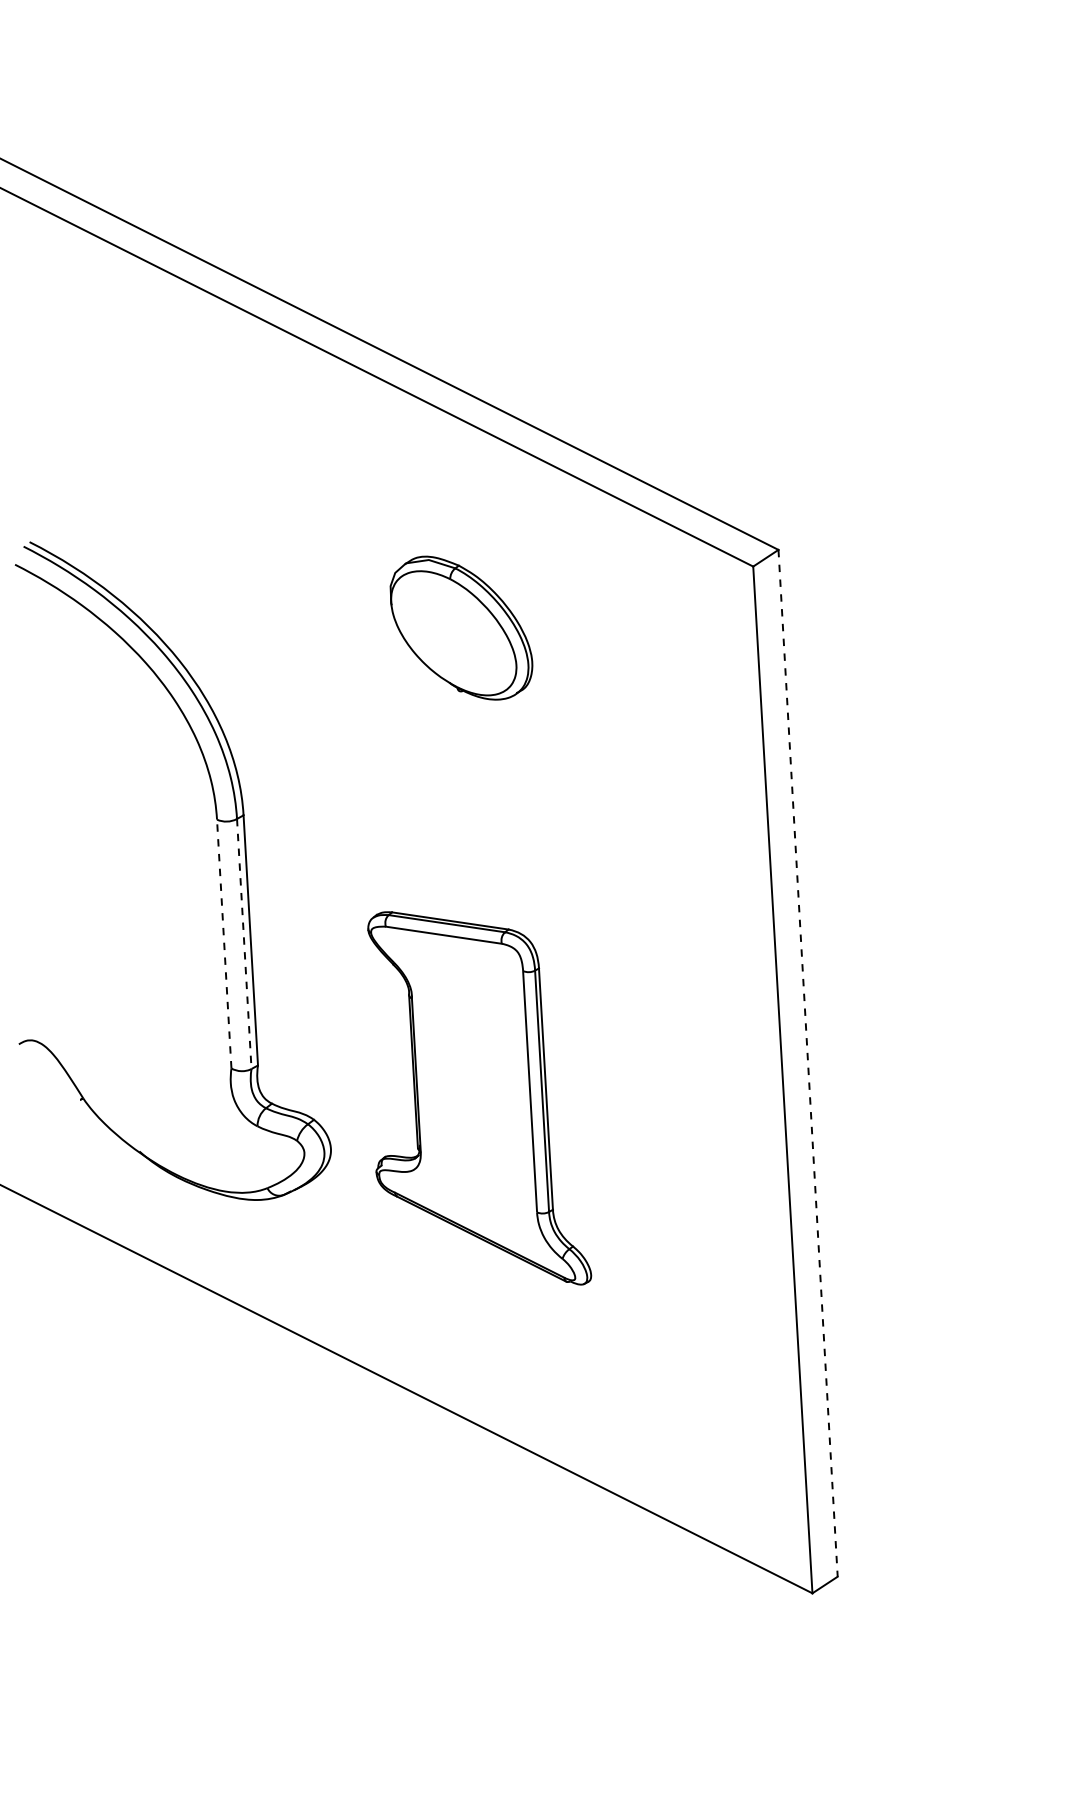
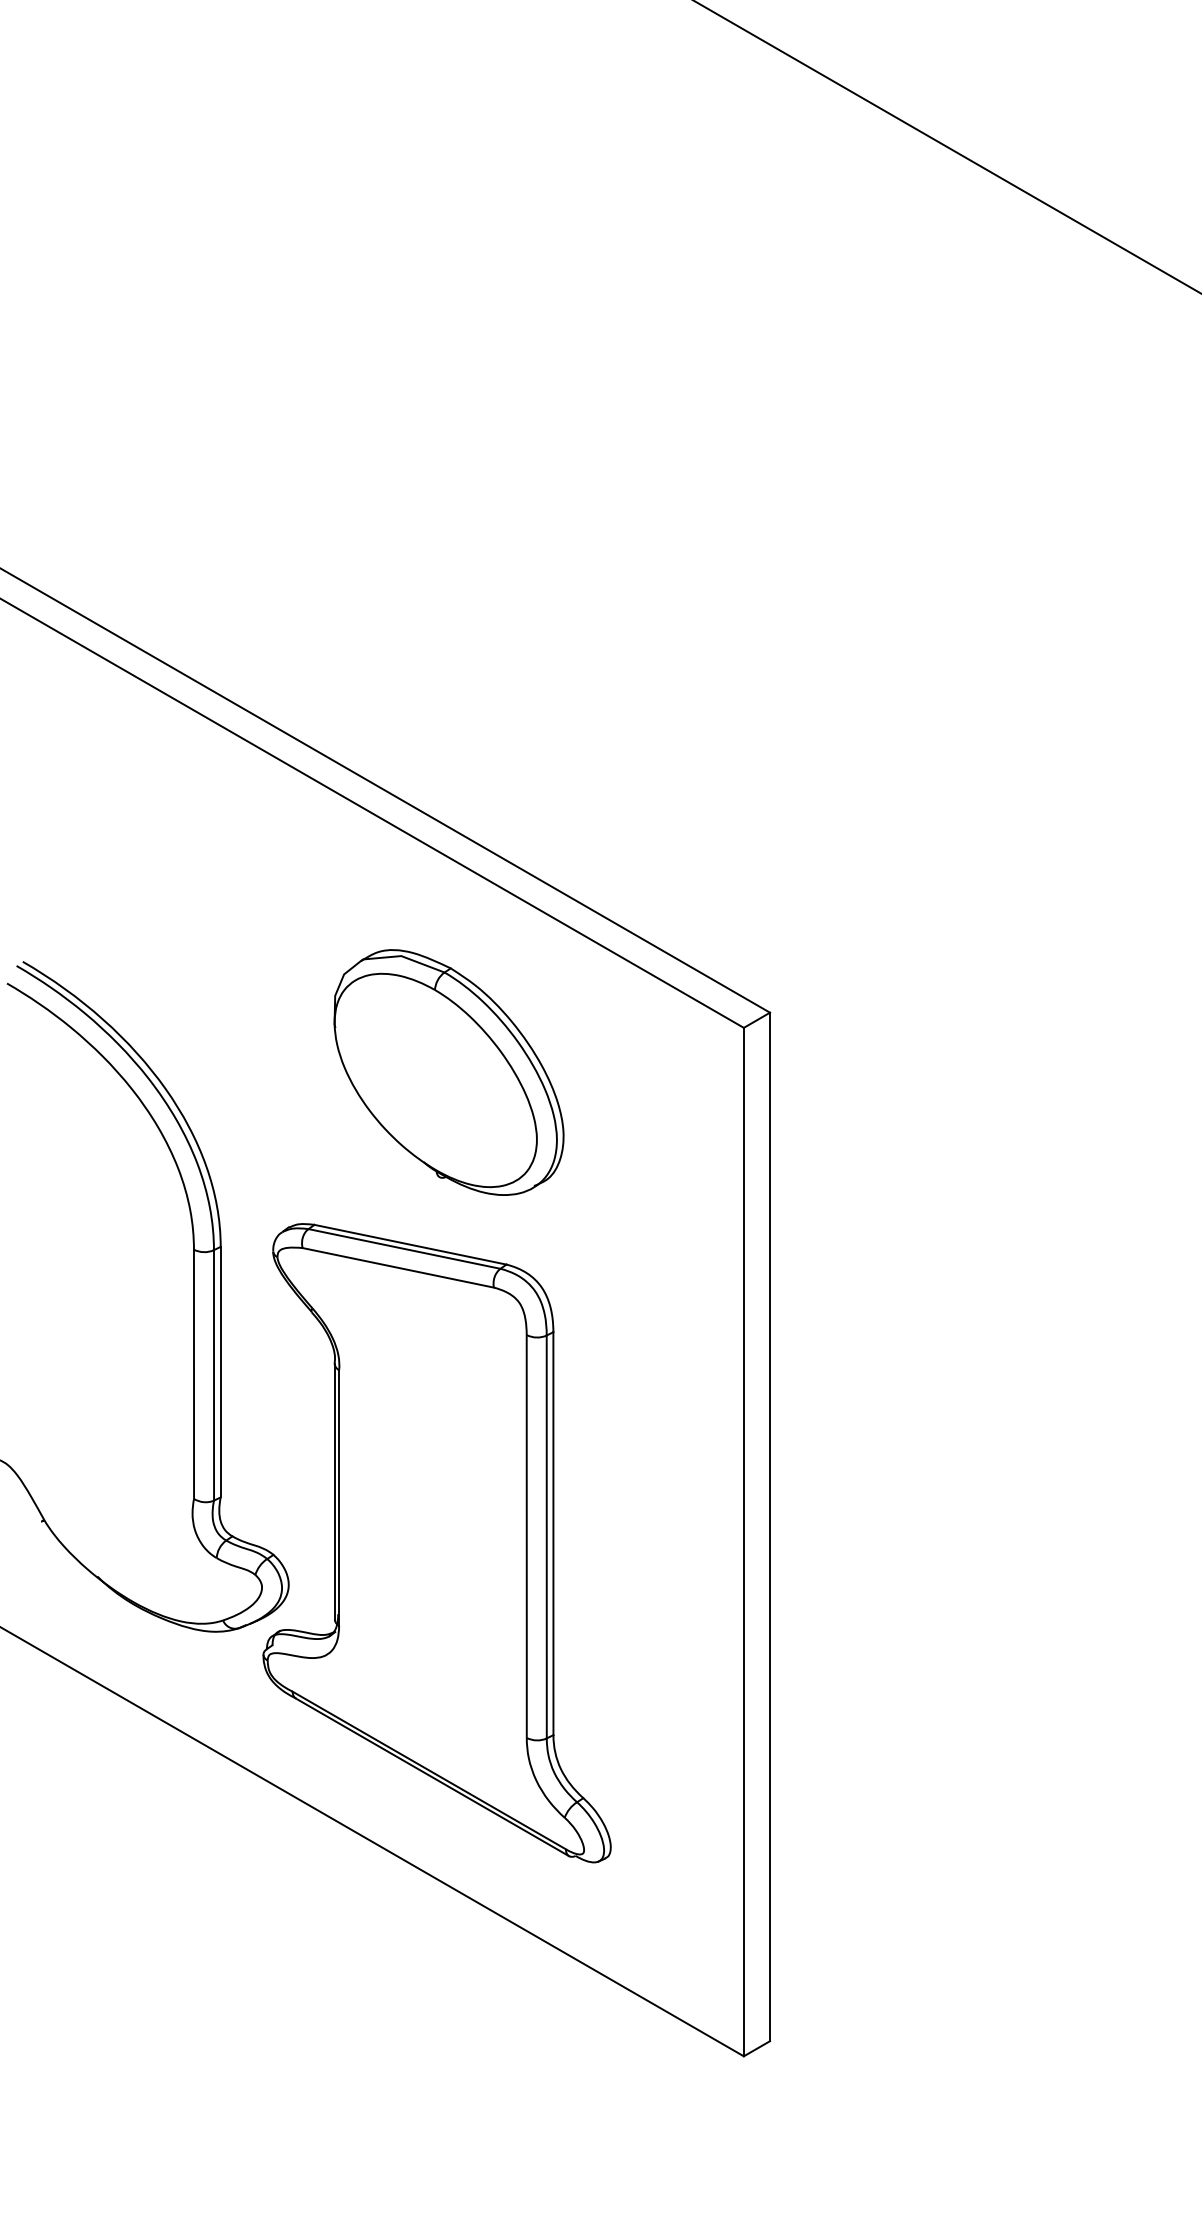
part: (460, 628) -> (448, 1072), size x1.67
line: (224, 944) -> (194, 1374), dashed -> solid
line: (244, 944) -> (214, 1375), dashed -> solid
line: (808, 1063) -> (770, 1527), dashed -> solid
part: (476, 1099) -> (436, 1543), size x1.67

